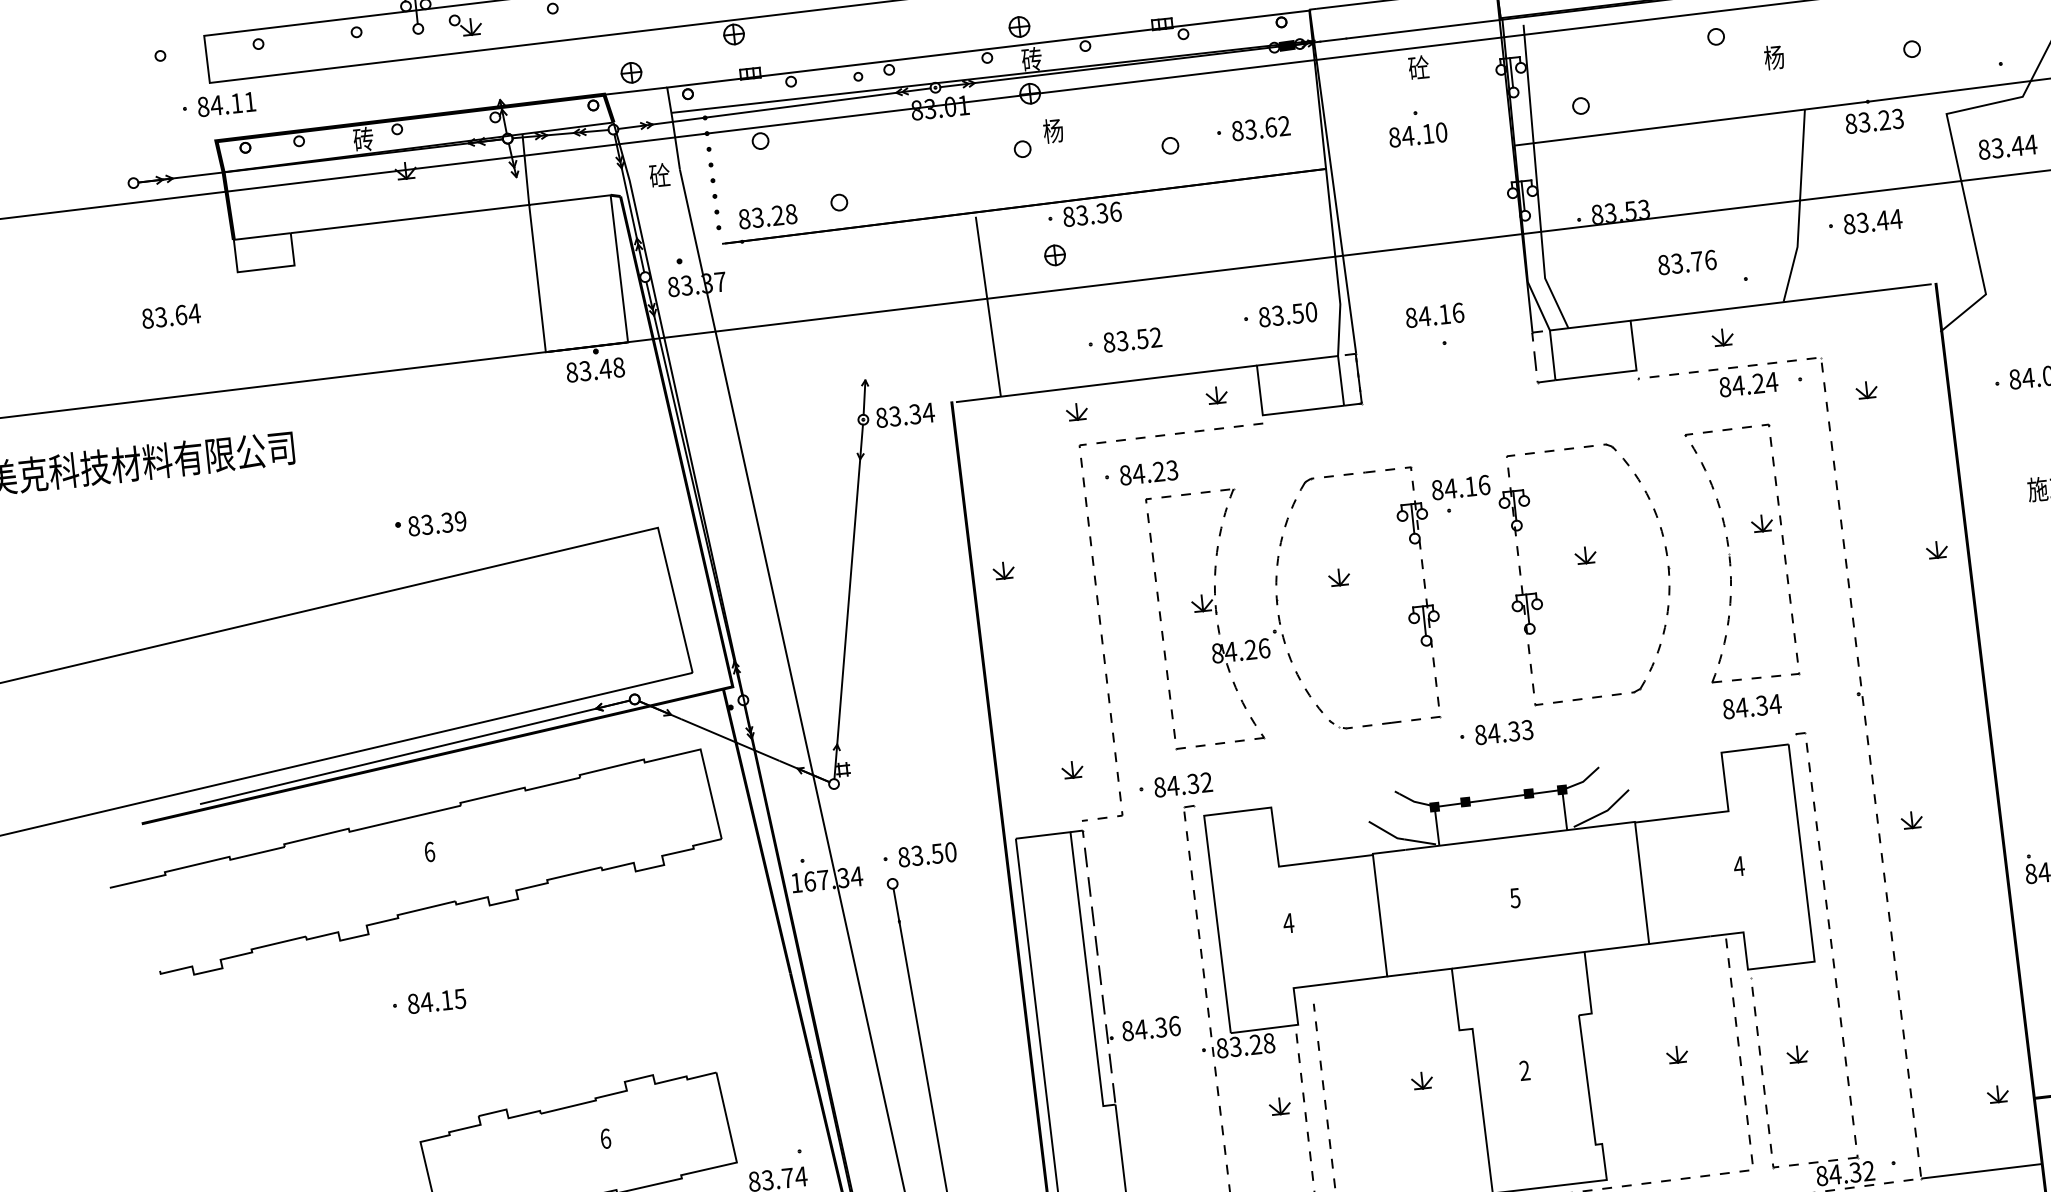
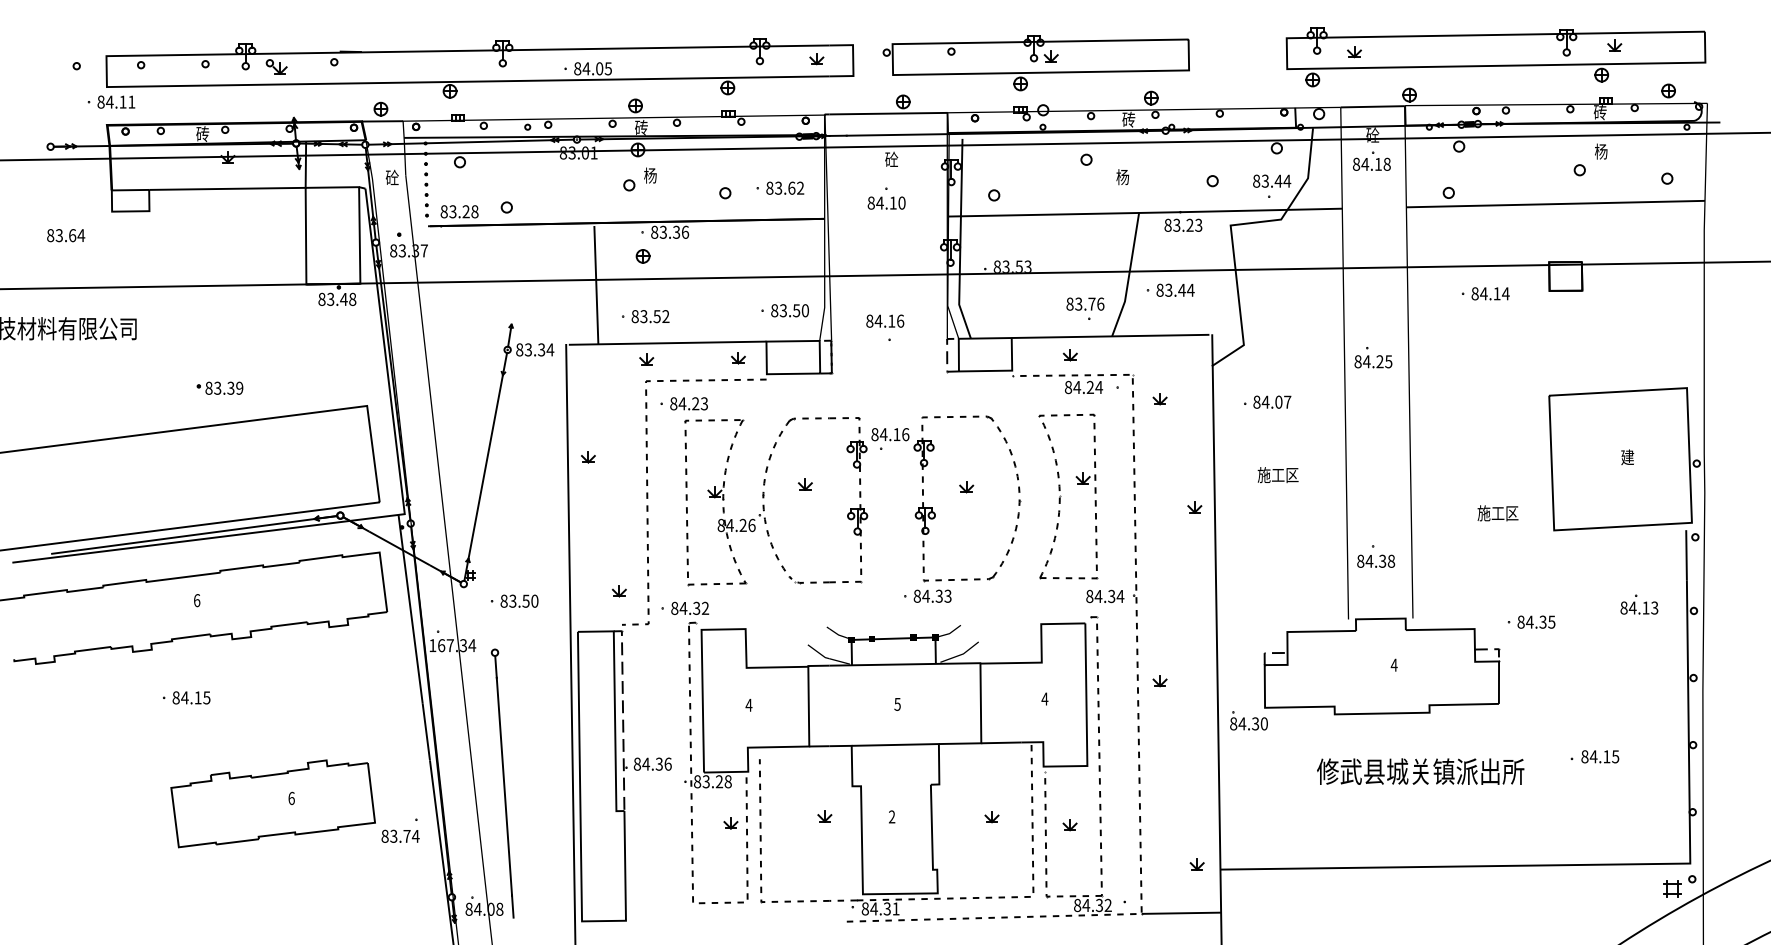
text: (2008, 146) -> (1272, 180), moved
text: (1687, 261) -> (1085, 303), moved
text: (1124, 340) -> (645, 316), moved
text: (1752, 706) -> (1105, 596), moved
text: (1496, 732) -> (927, 595), moved
text: (919, 854) -> (514, 600), moved

